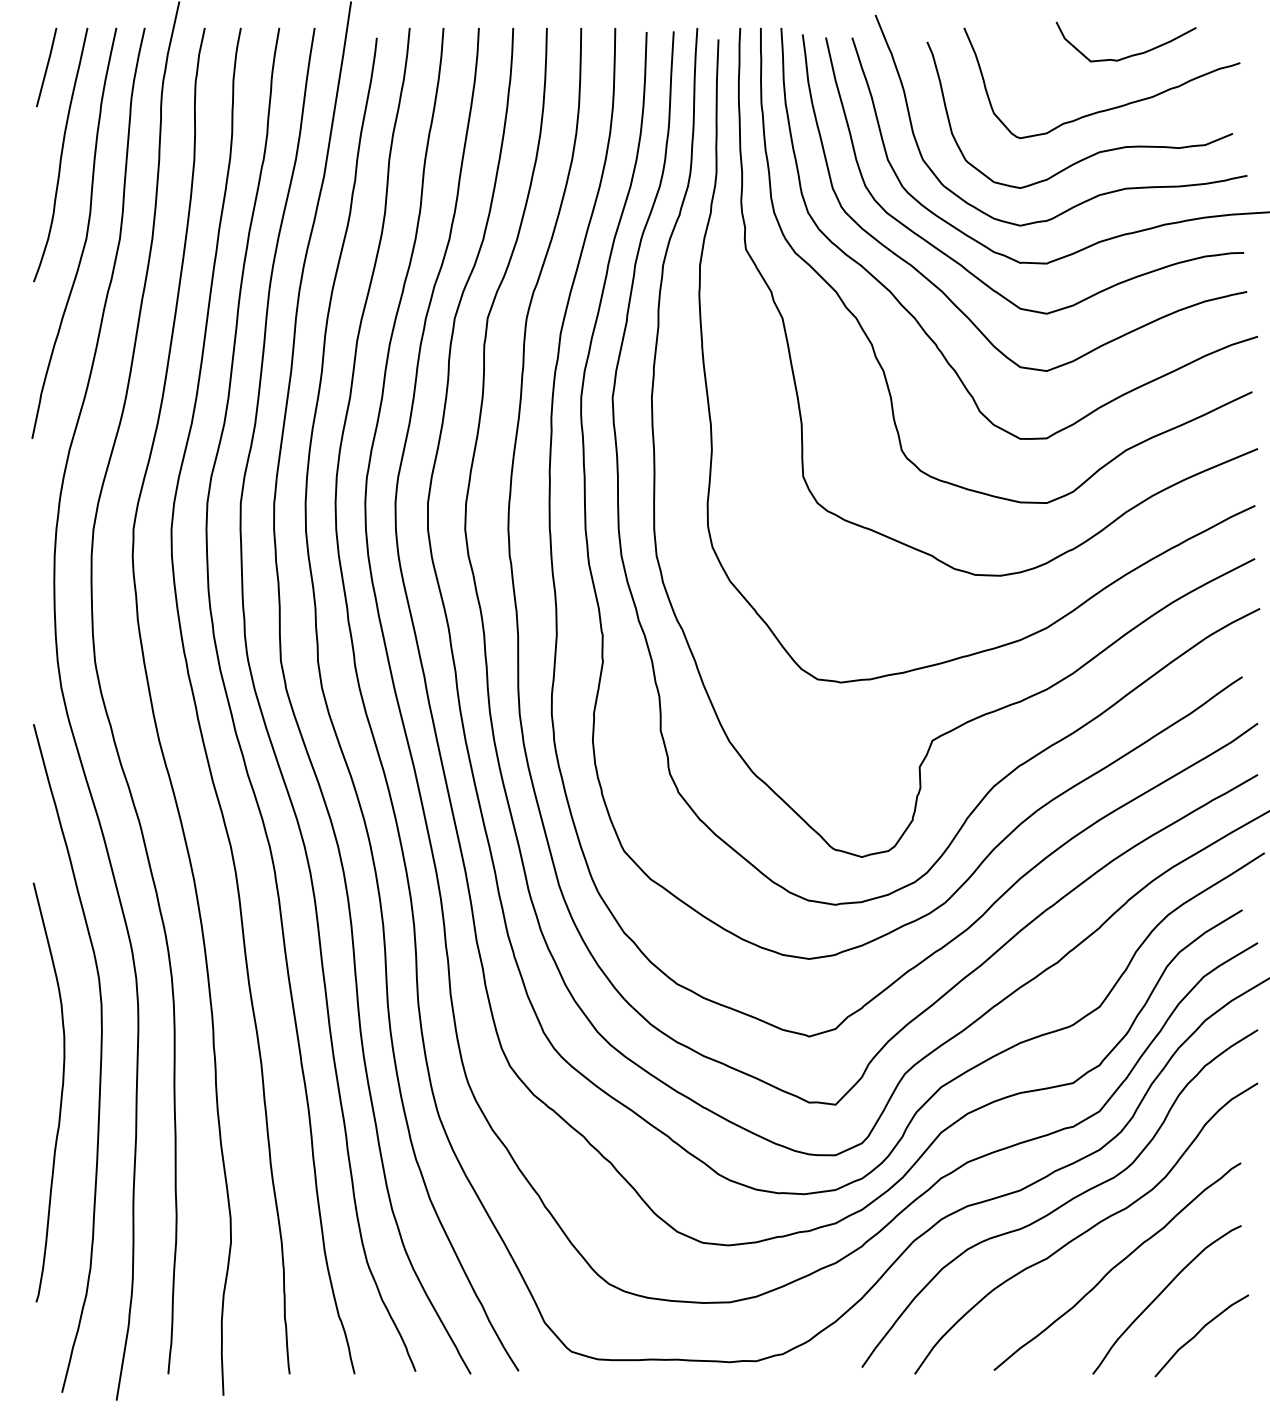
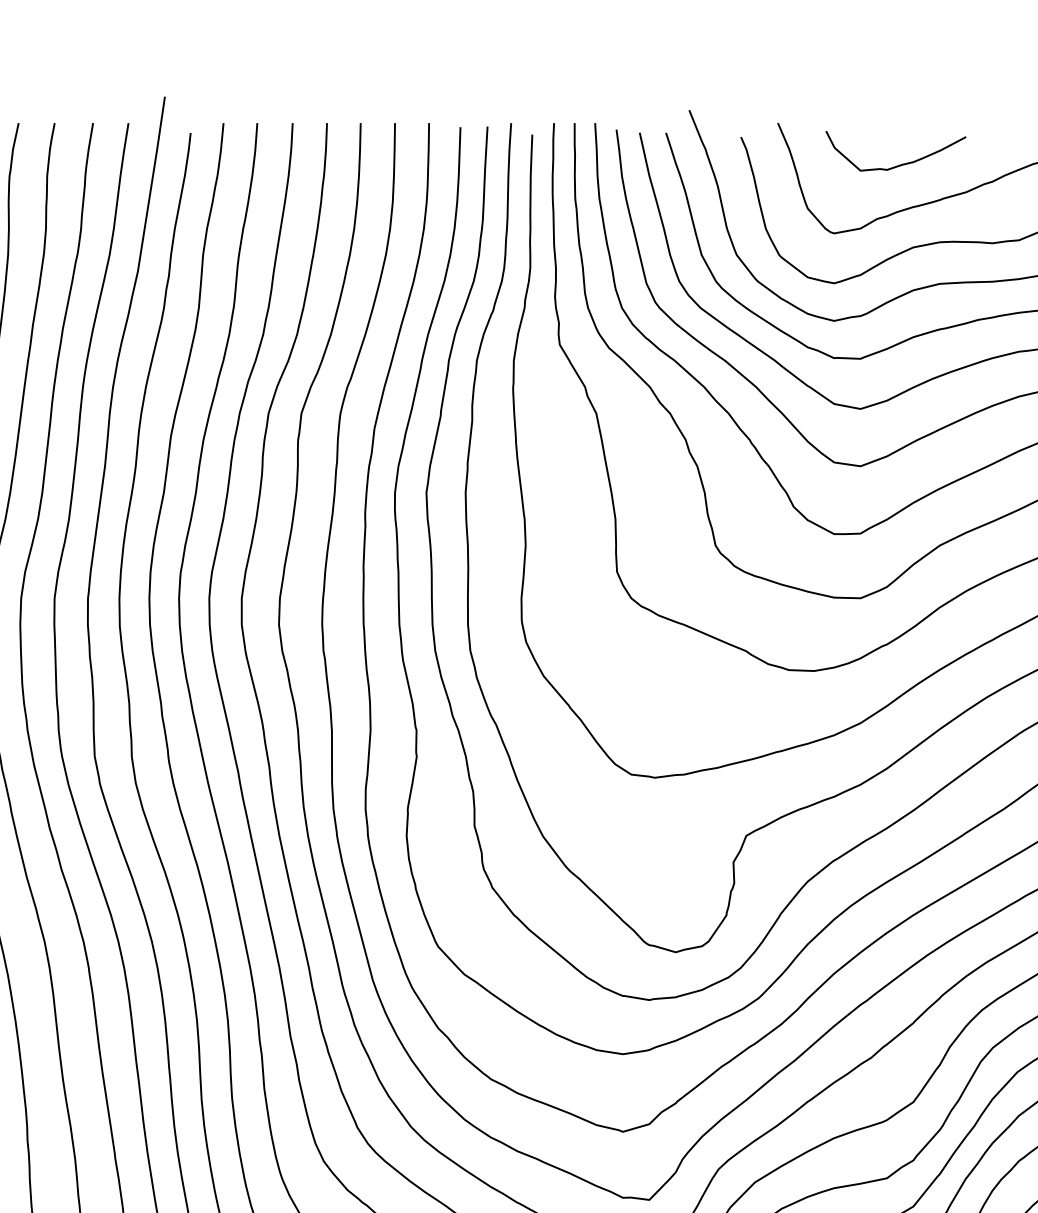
curve: (1129, 55) -> (899, 164), moved

